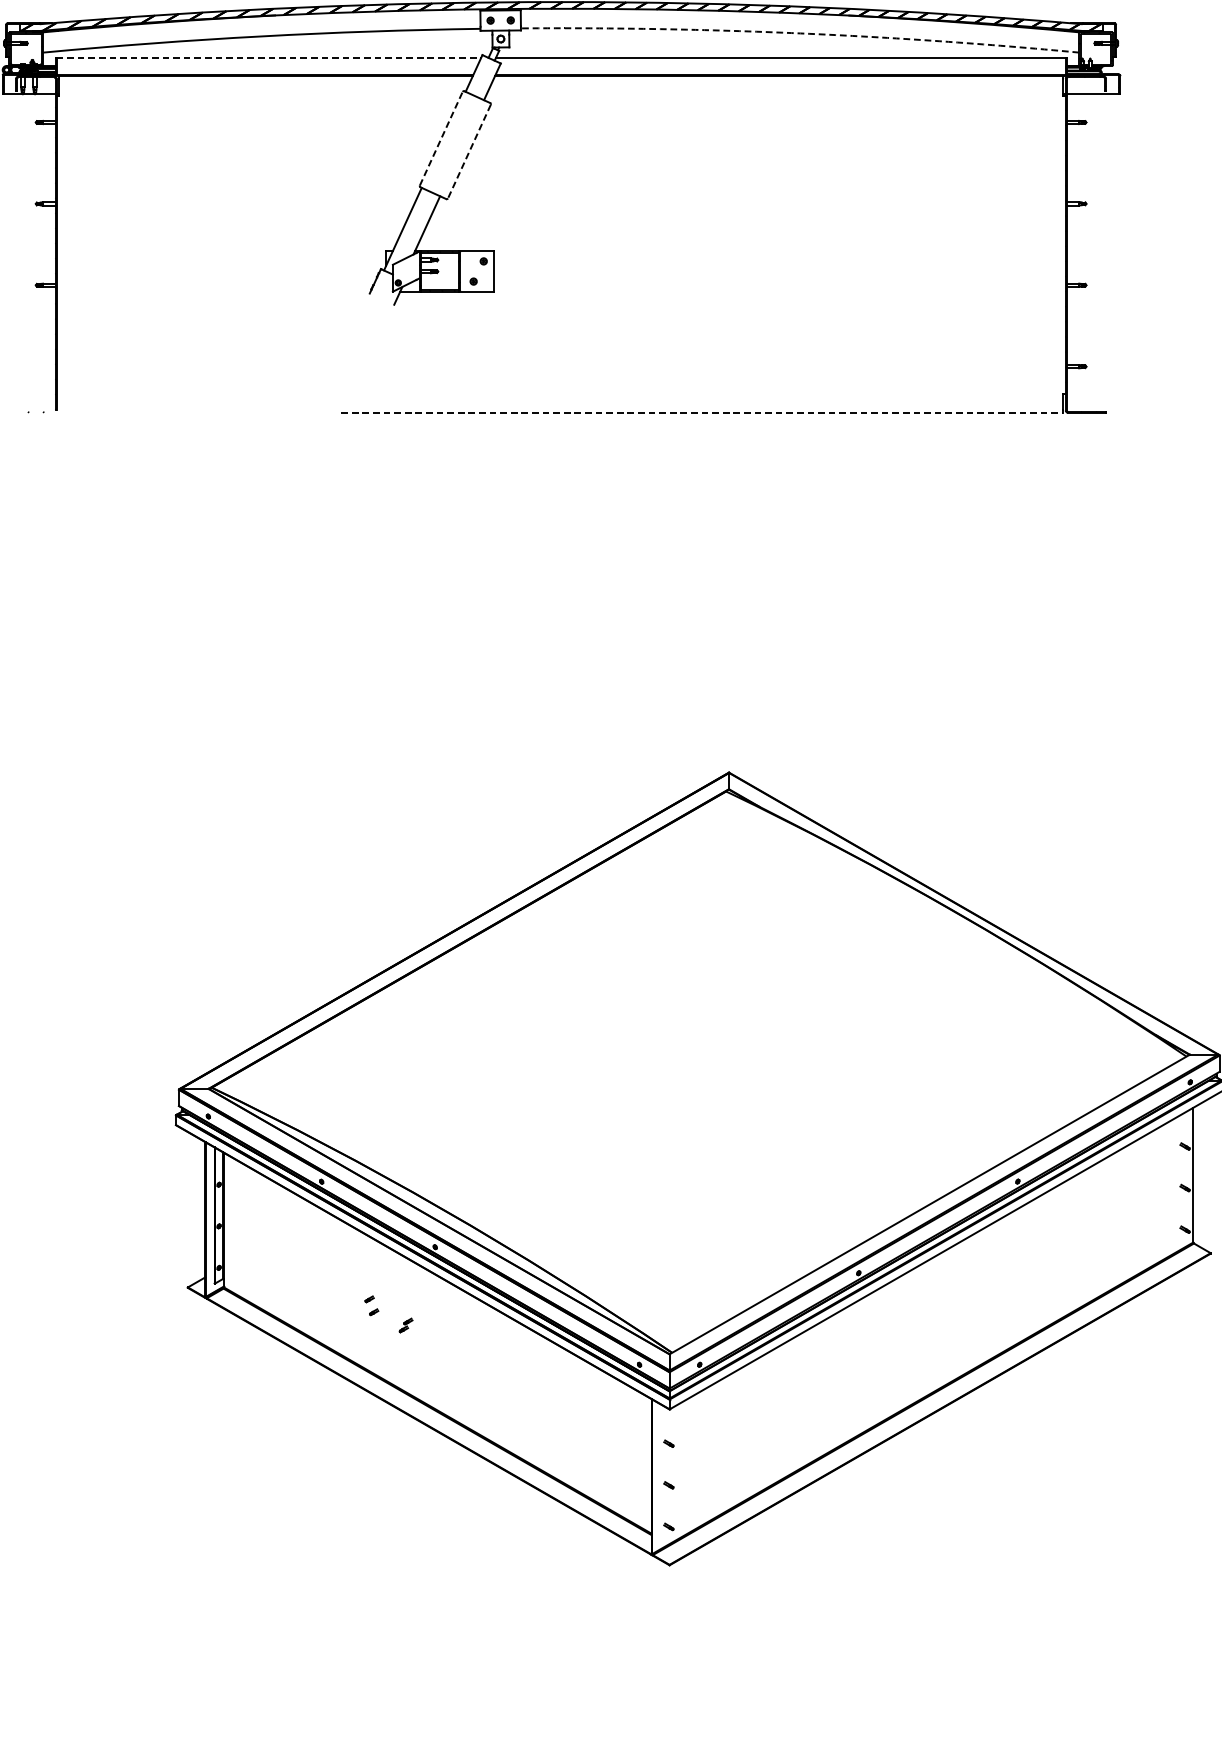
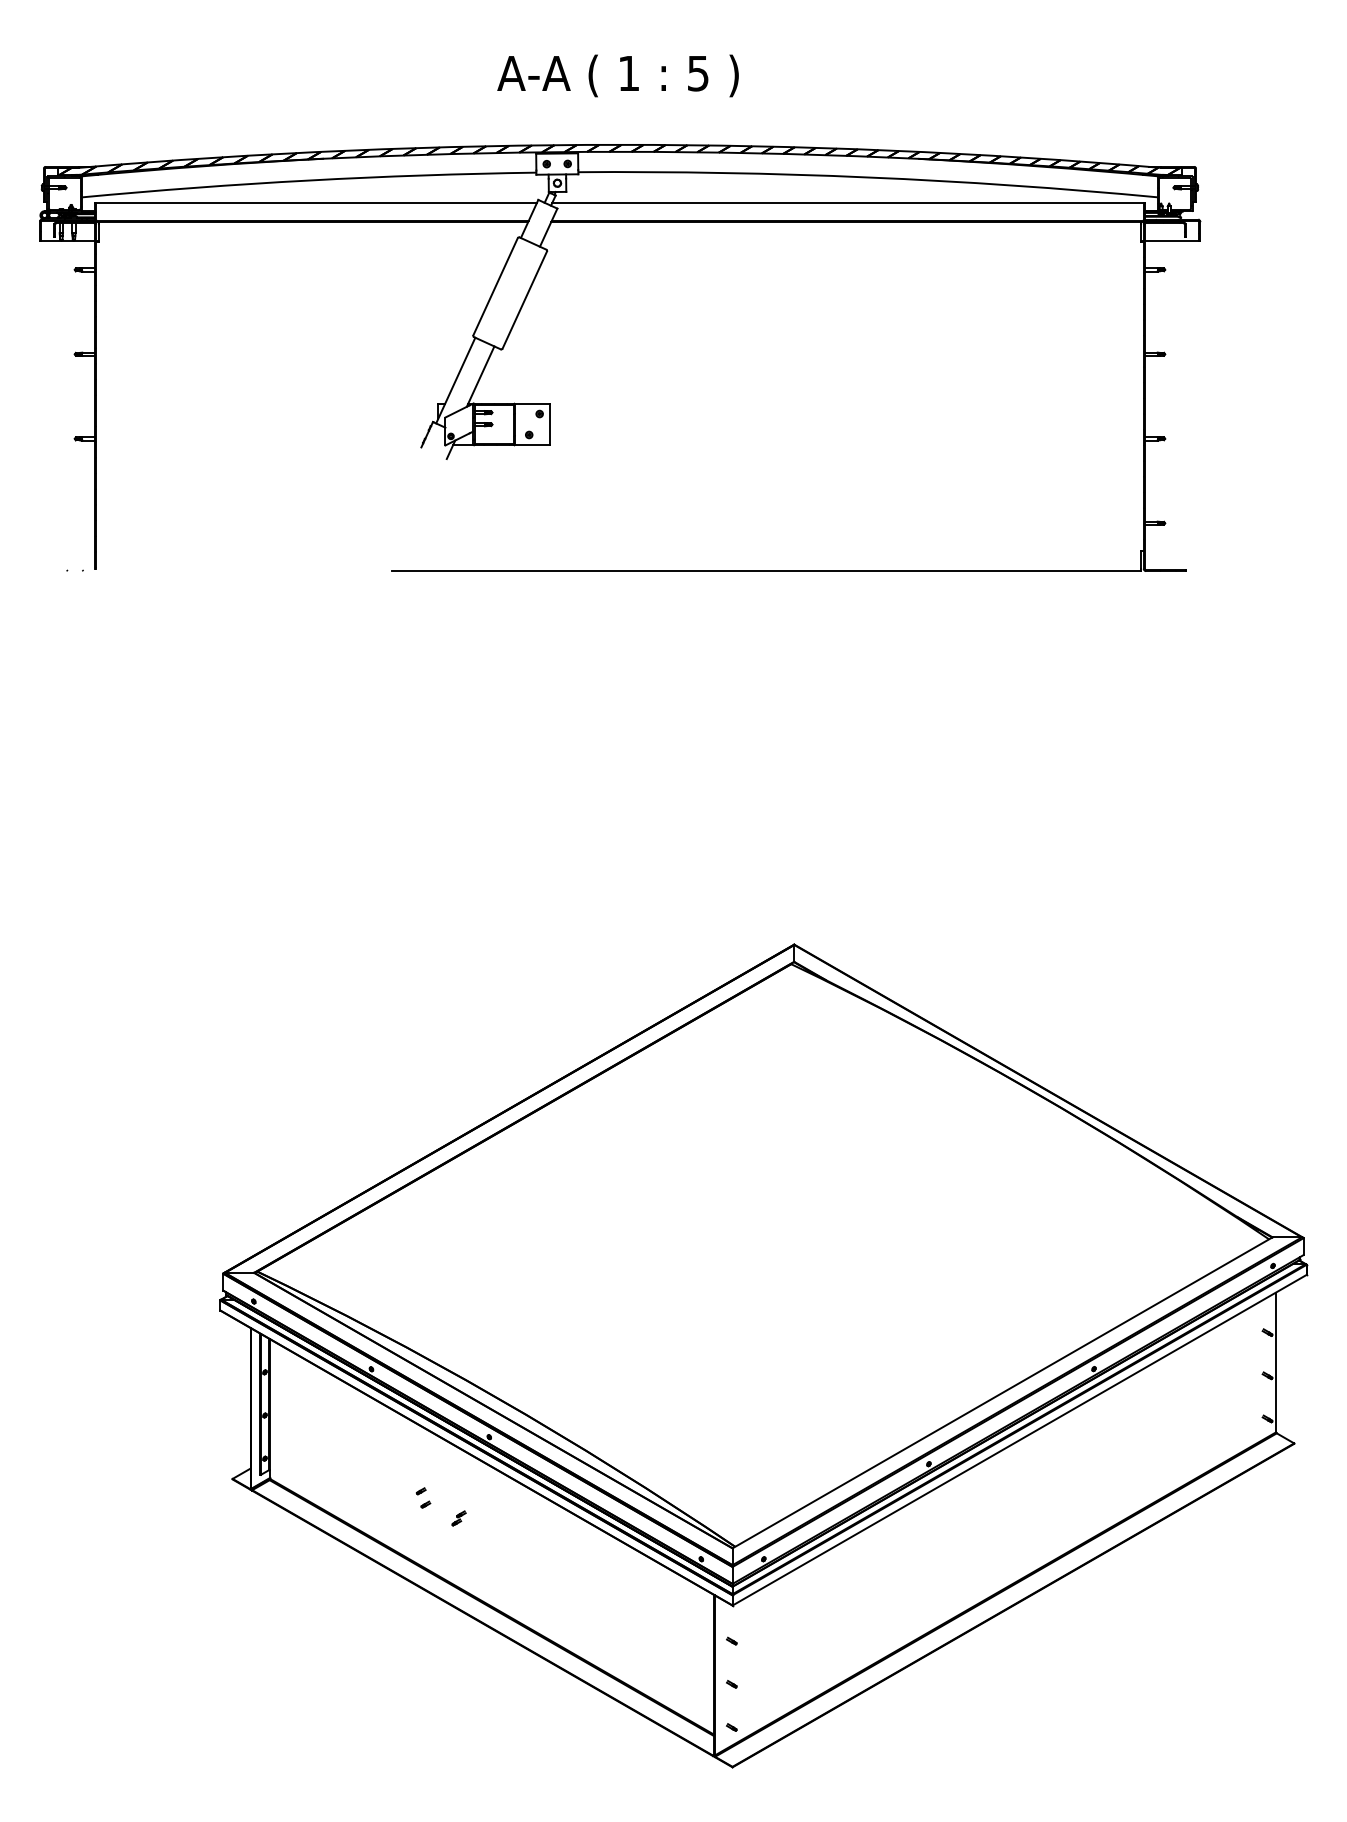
arc: (800, 33) -> (868, 177), dashed -> solid
line: (269, 58) -> (317, 203), dashed -> solid
line: (441, 138) -> (495, 286), dashed -> solid
line: (469, 152) -> (524, 300), dashed -> solid
line: (702, 413) -> (766, 571), dashed -> solid

